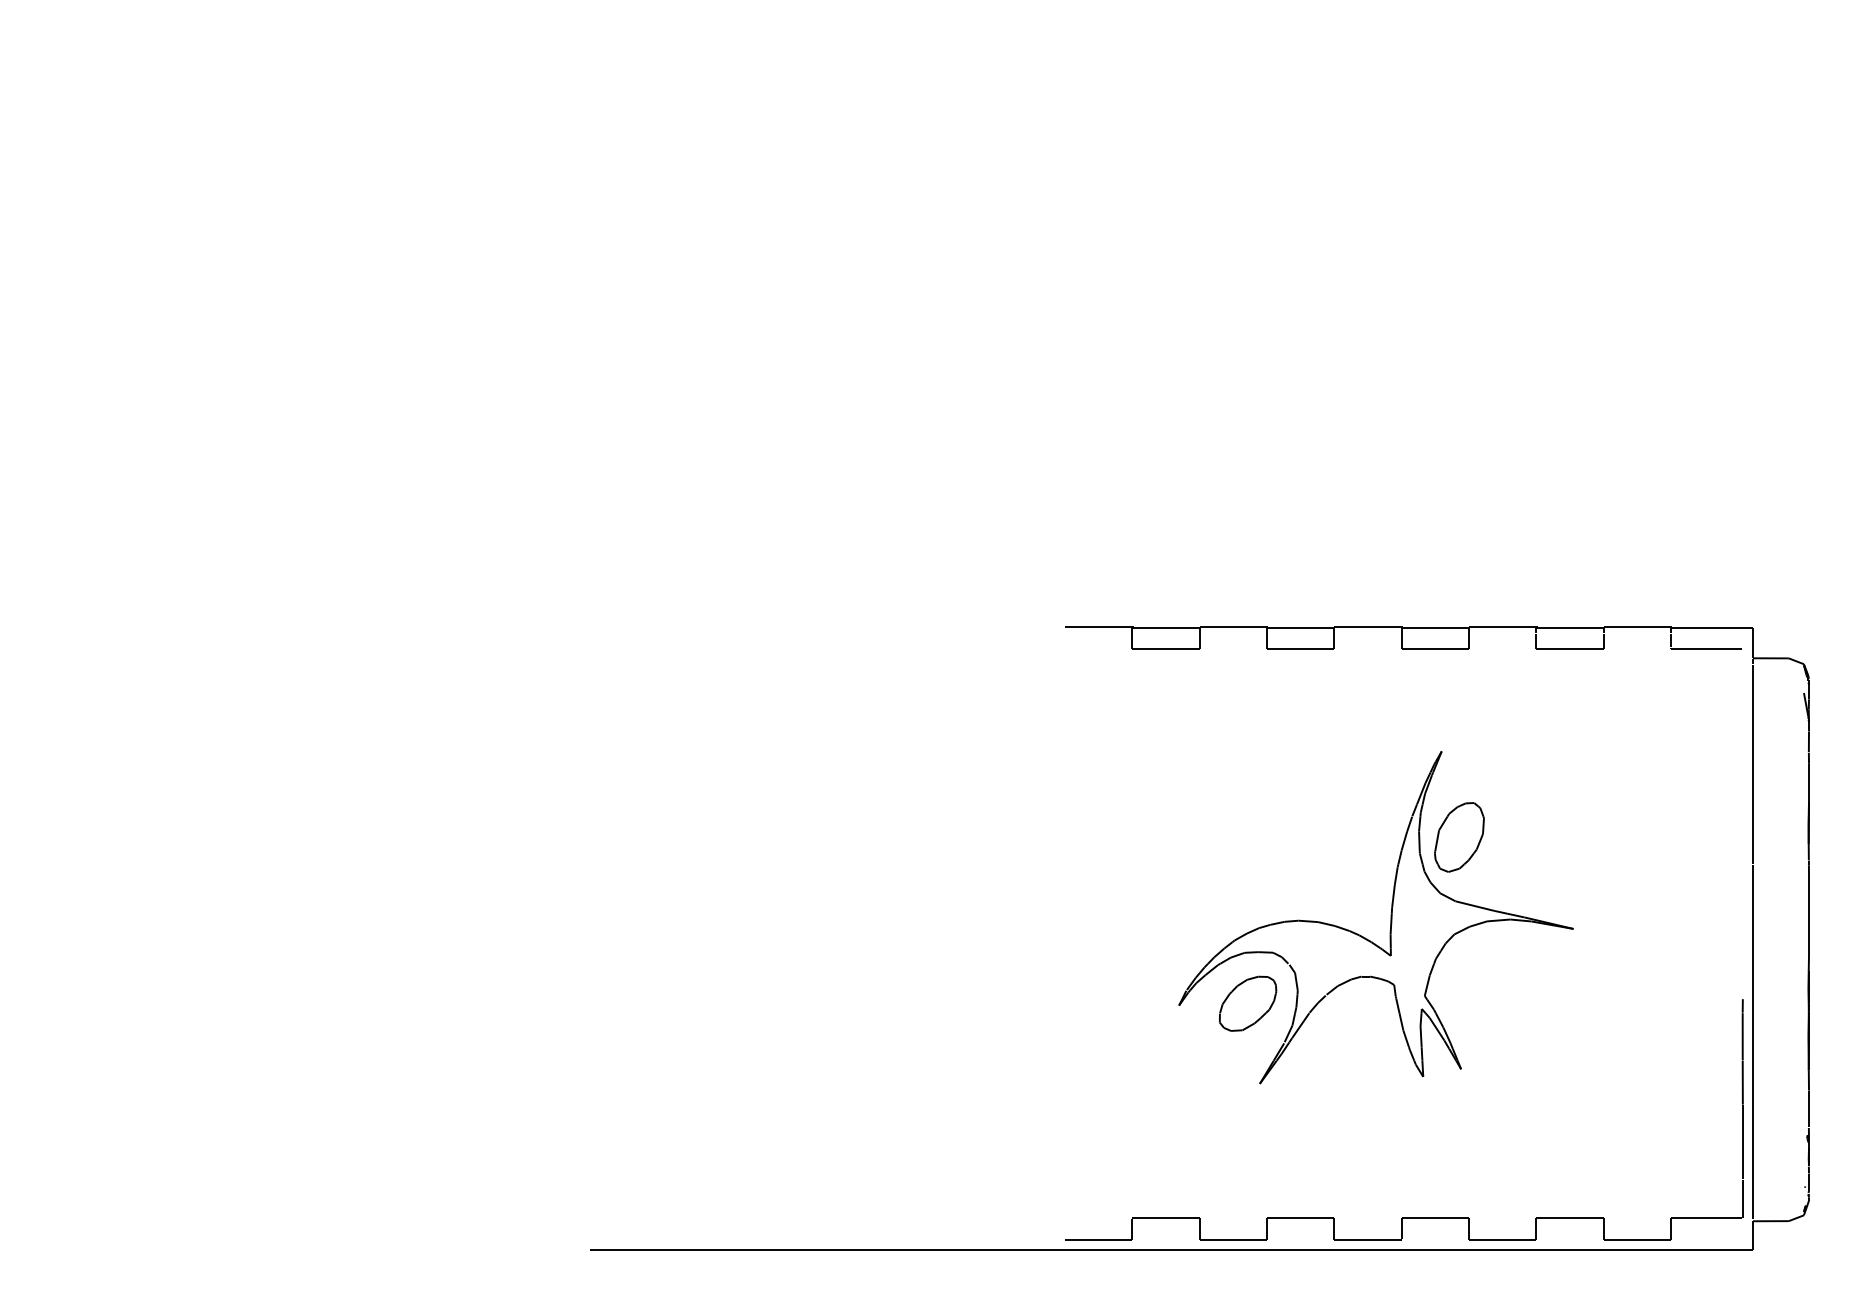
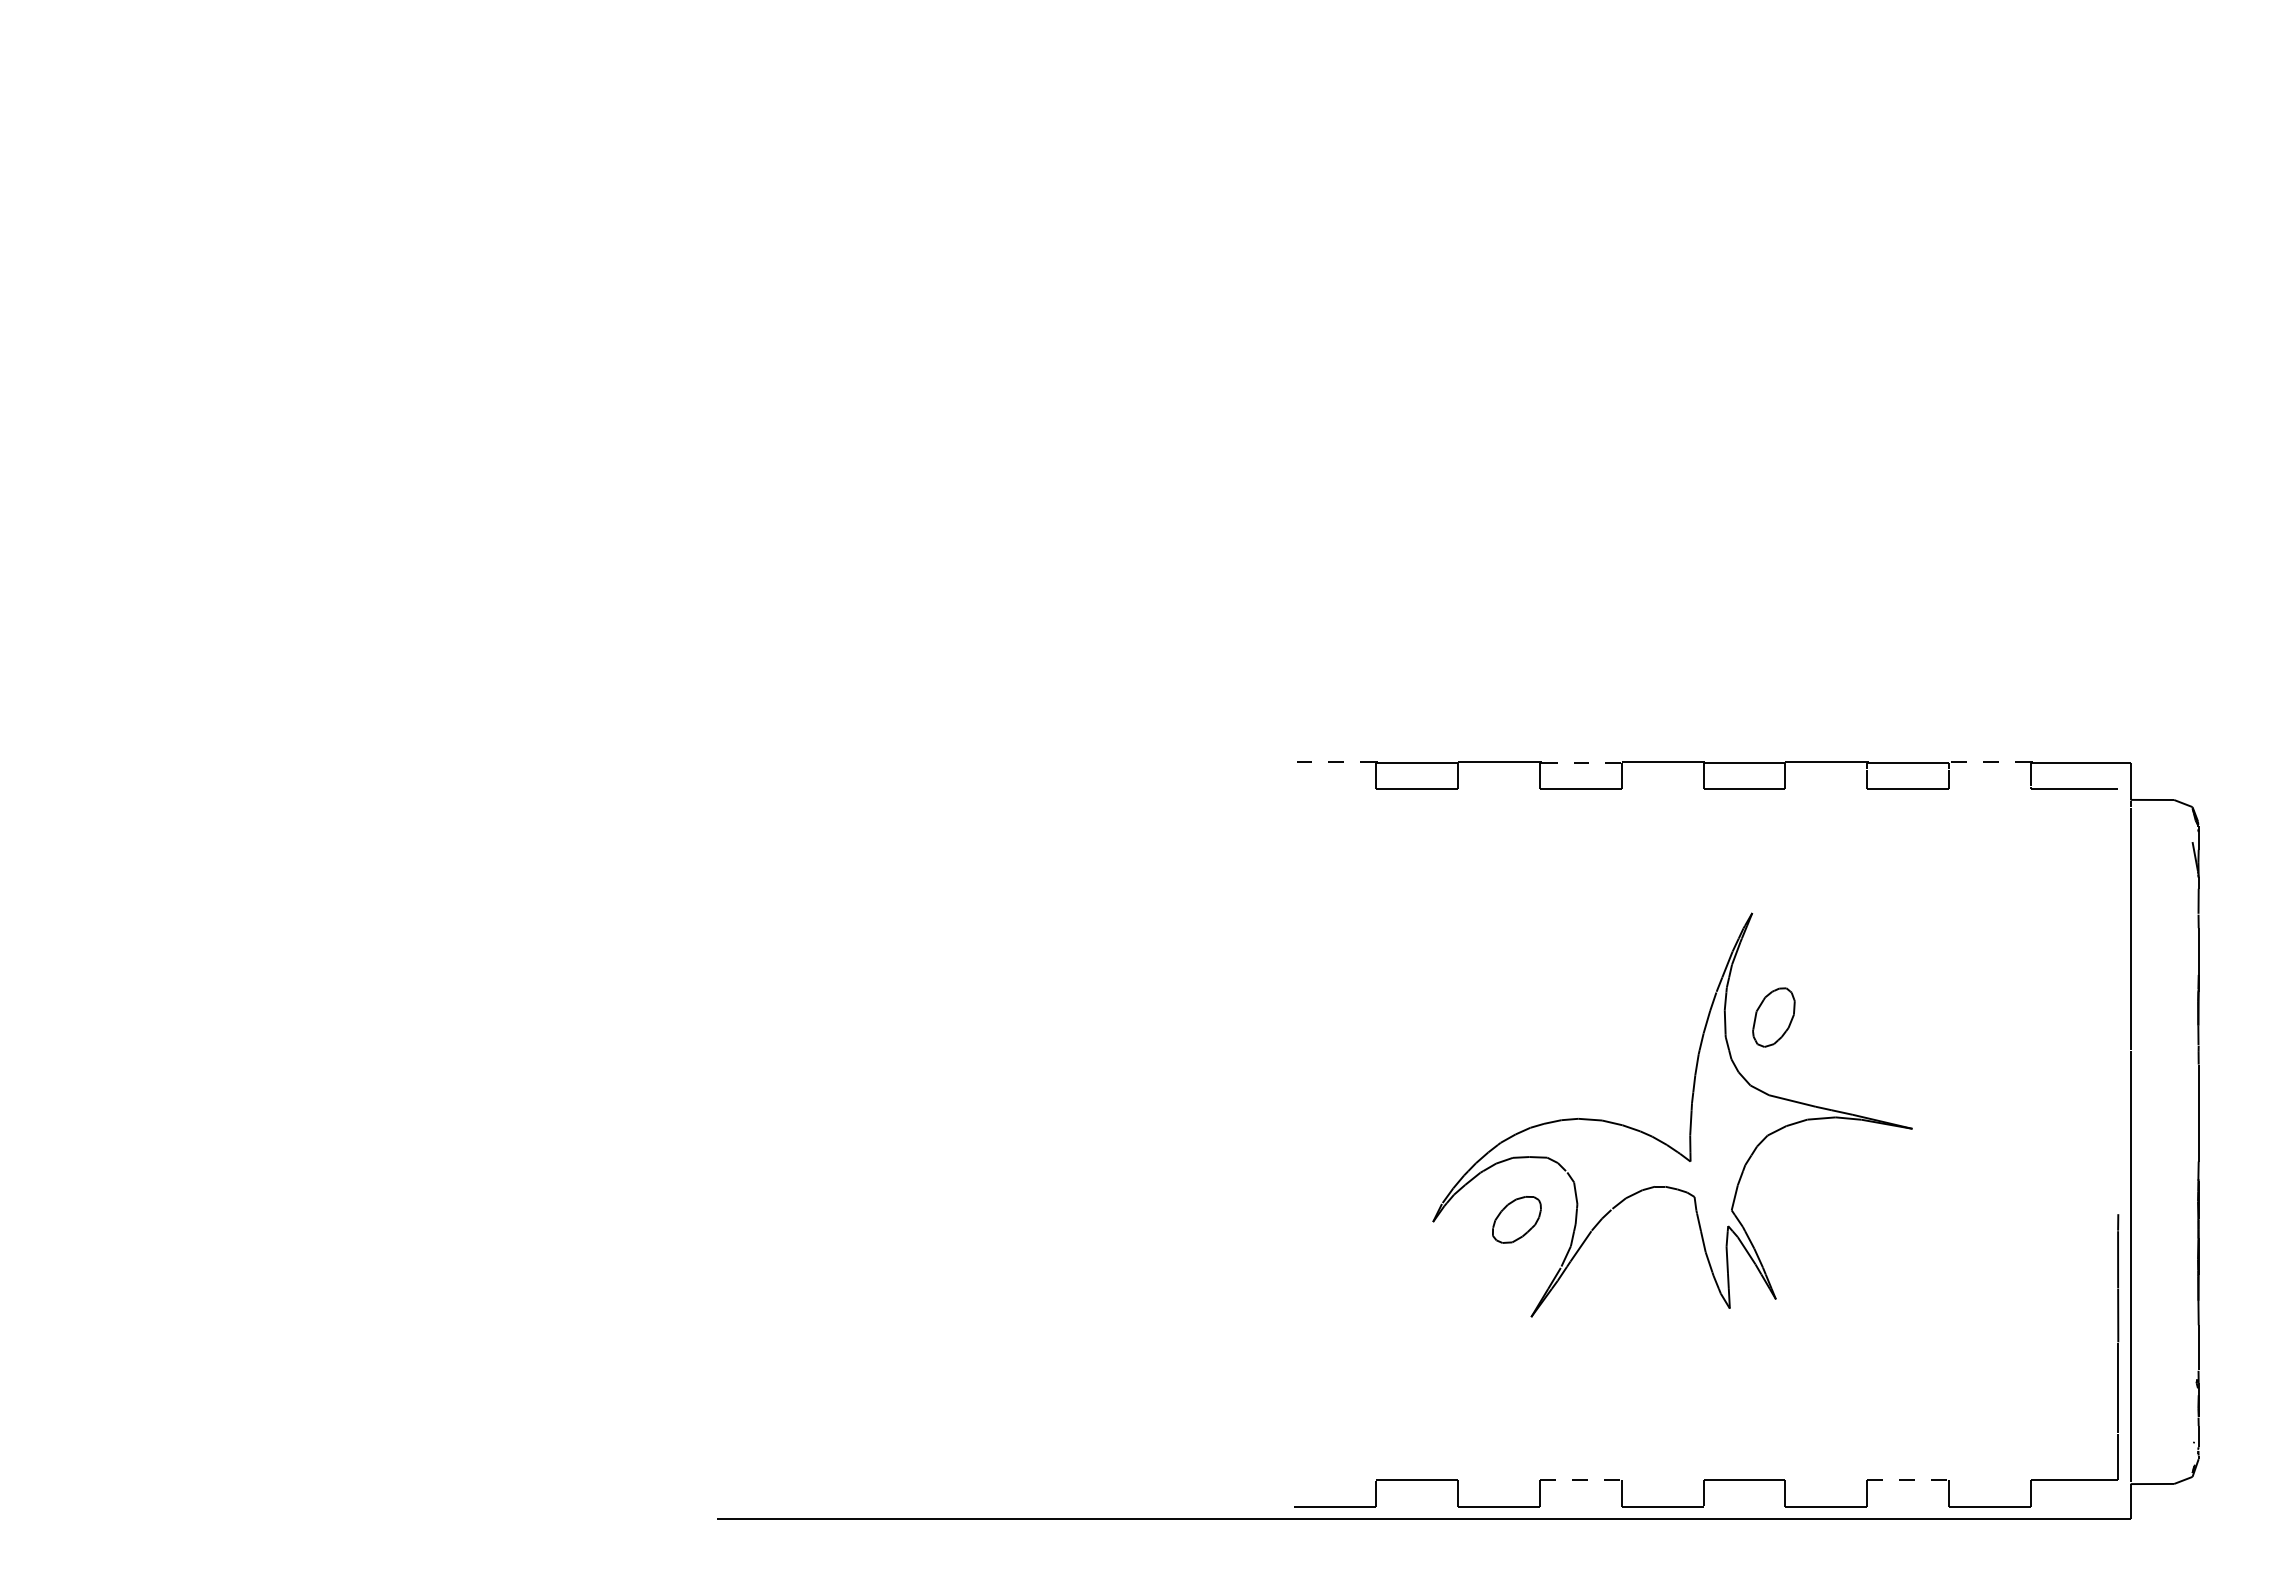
line: (1098, 626) -> (1335, 761), solid -> dashed
line: (1636, 626) -> (1989, 761), solid -> dashed
line: (1302, 627) -> (1582, 762), solid -> dashed
part: (1459, 837) -> (1773, 1017), size x0.7
part: (1247, 1003) -> (1516, 1219), size x0.7
line: (1300, 1217) -> (1580, 1479), solid -> dashed
line: (1570, 1217) -> (1908, 1479), solid -> dashed

